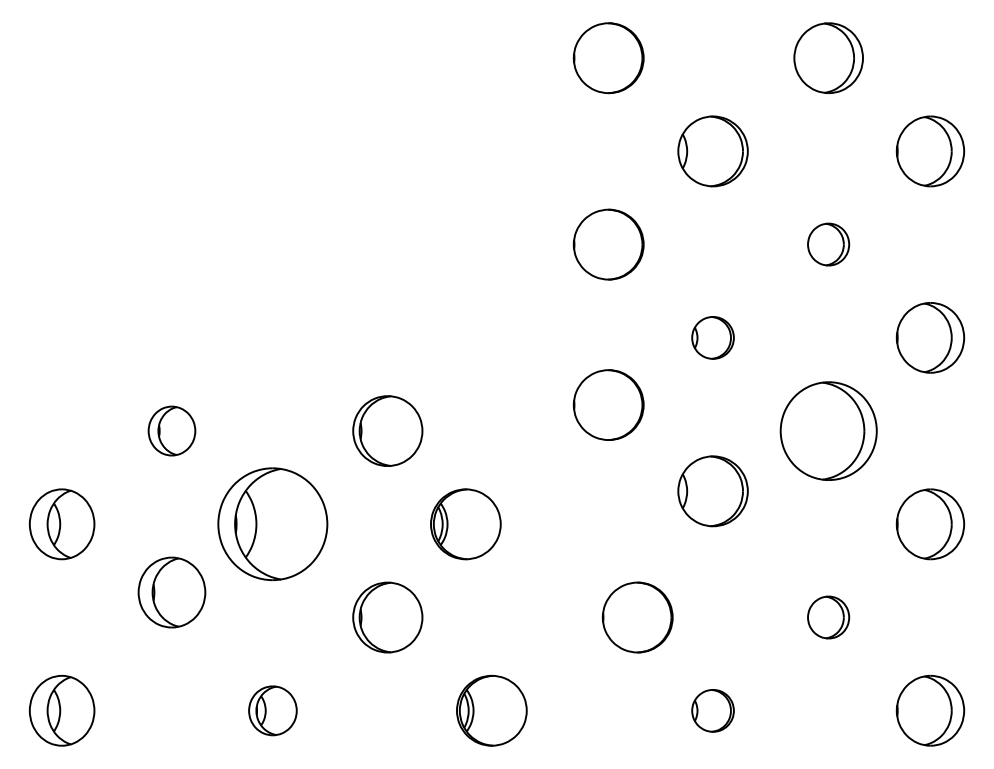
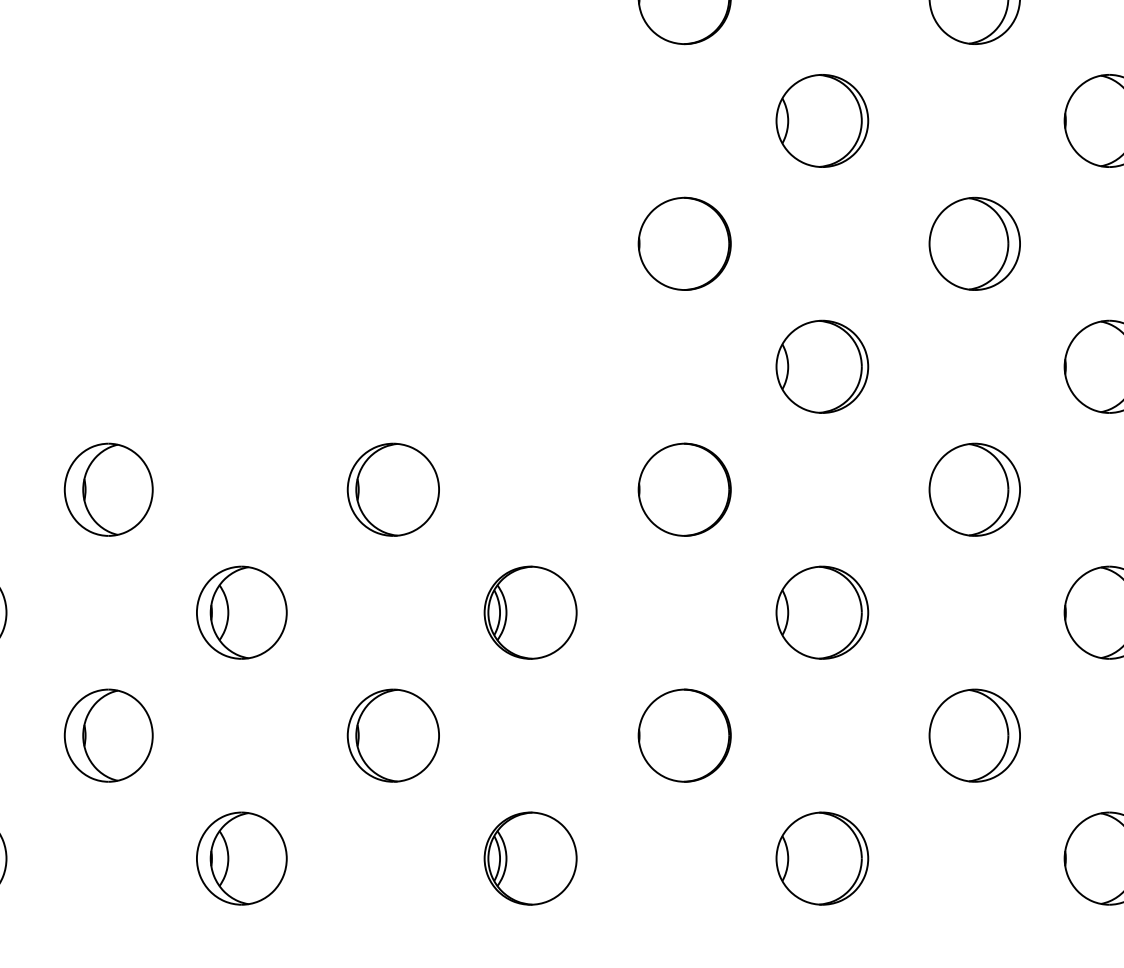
part: (828, 244) -> (974, 243), size x1.67
part: (712, 337) -> (821, 366), size x1.67
part: (608, 404) -> (684, 489), moved
part: (171, 430) -> (108, 489), size x1.43
part: (828, 430) -> (974, 489), size x0.71
part: (712, 491) -> (821, 612), moved
part: (272, 524) -> (241, 612), size x0.62
part: (465, 524) -> (530, 612), moved
part: (171, 592) -> (108, 735), moved
part: (637, 617) -> (684, 735), moved
part: (828, 617) -> (974, 735), size x1.67
part: (272, 710) -> (241, 858), size x1.43
part: (712, 710) -> (821, 858), size x1.67

